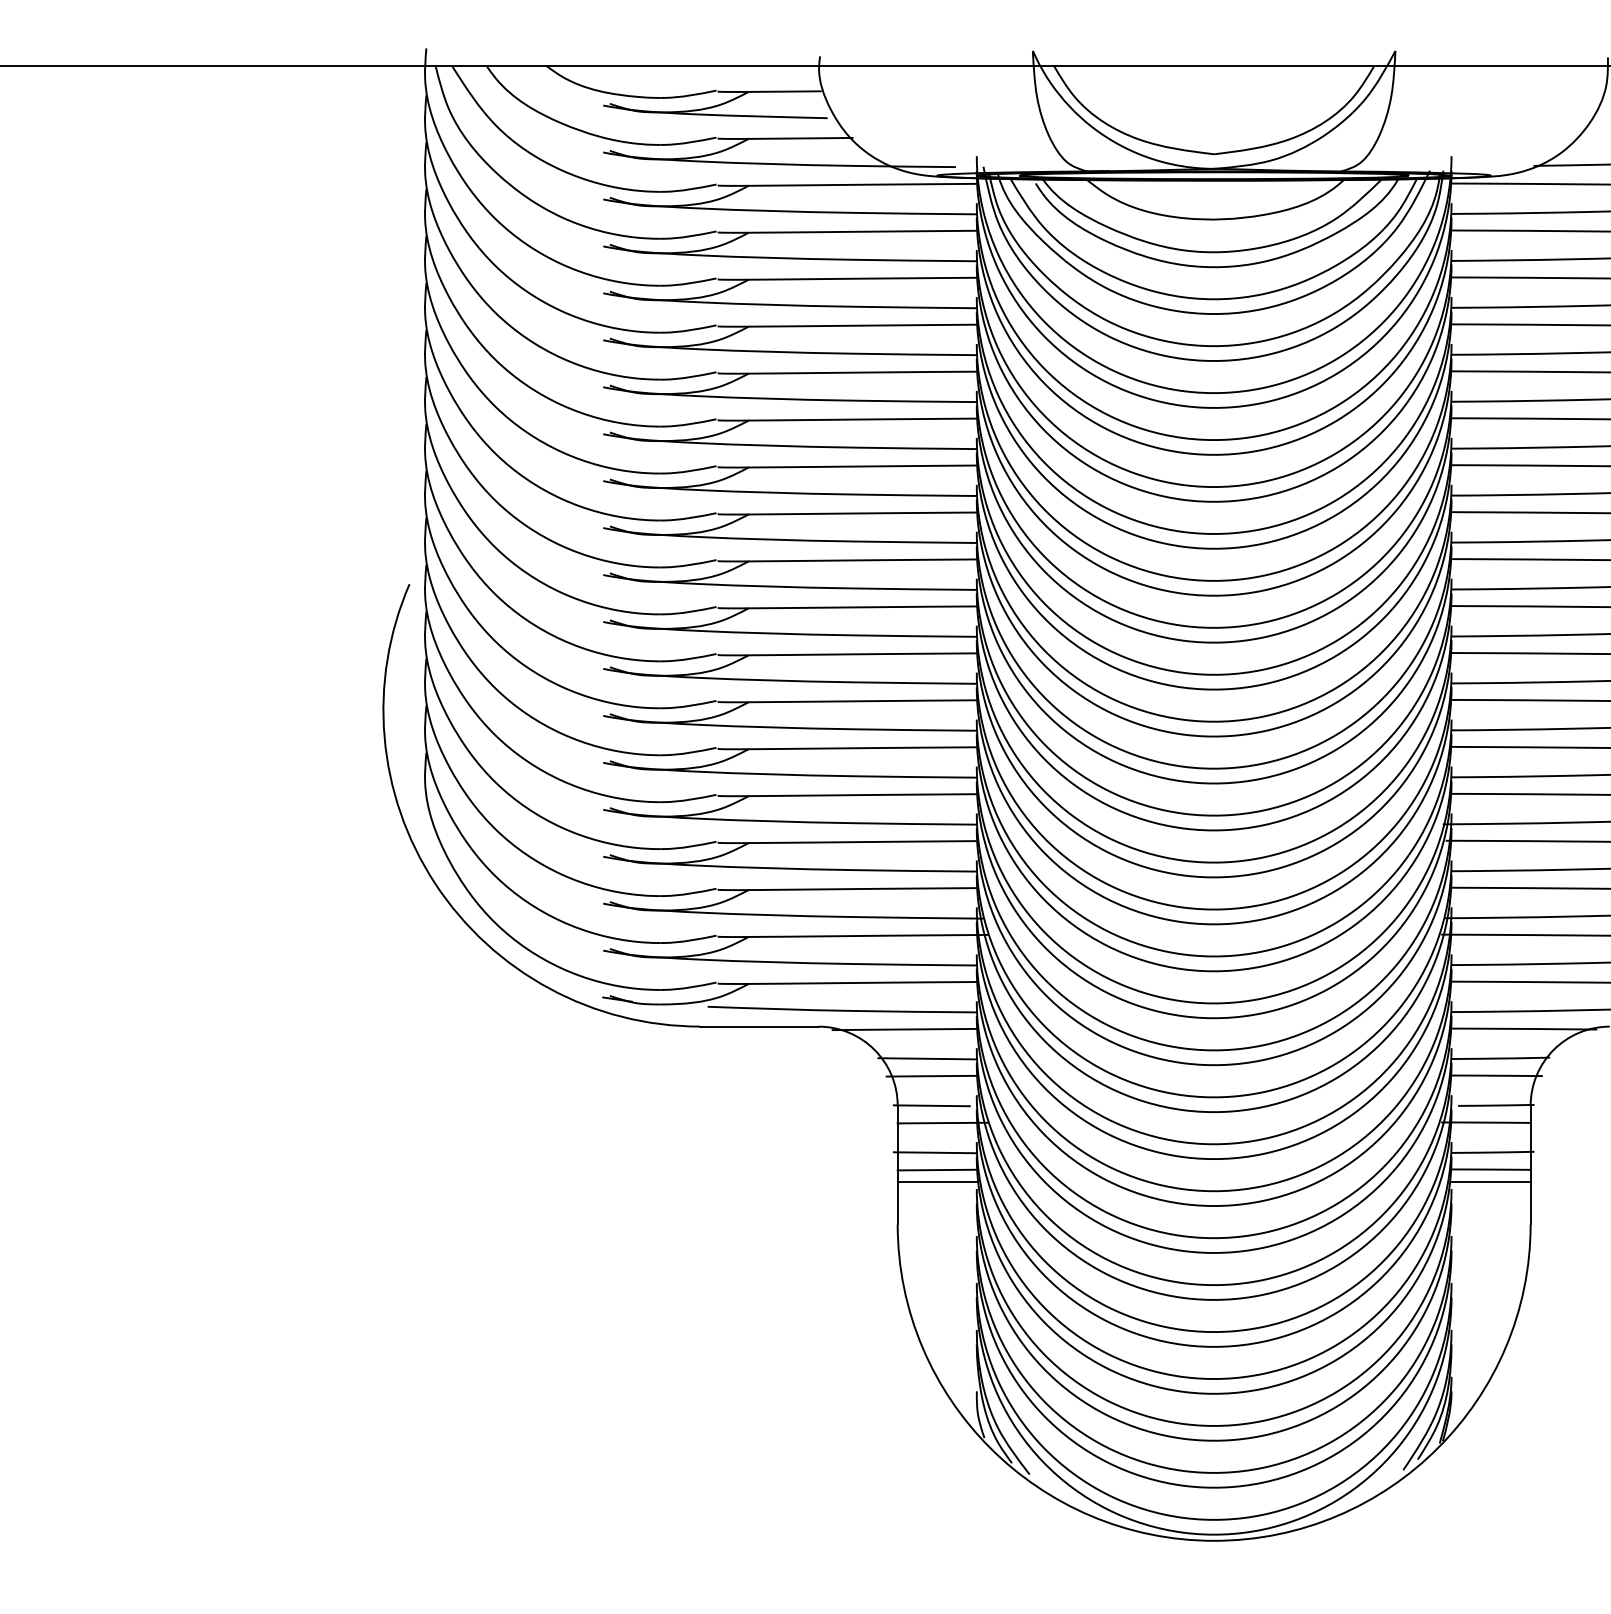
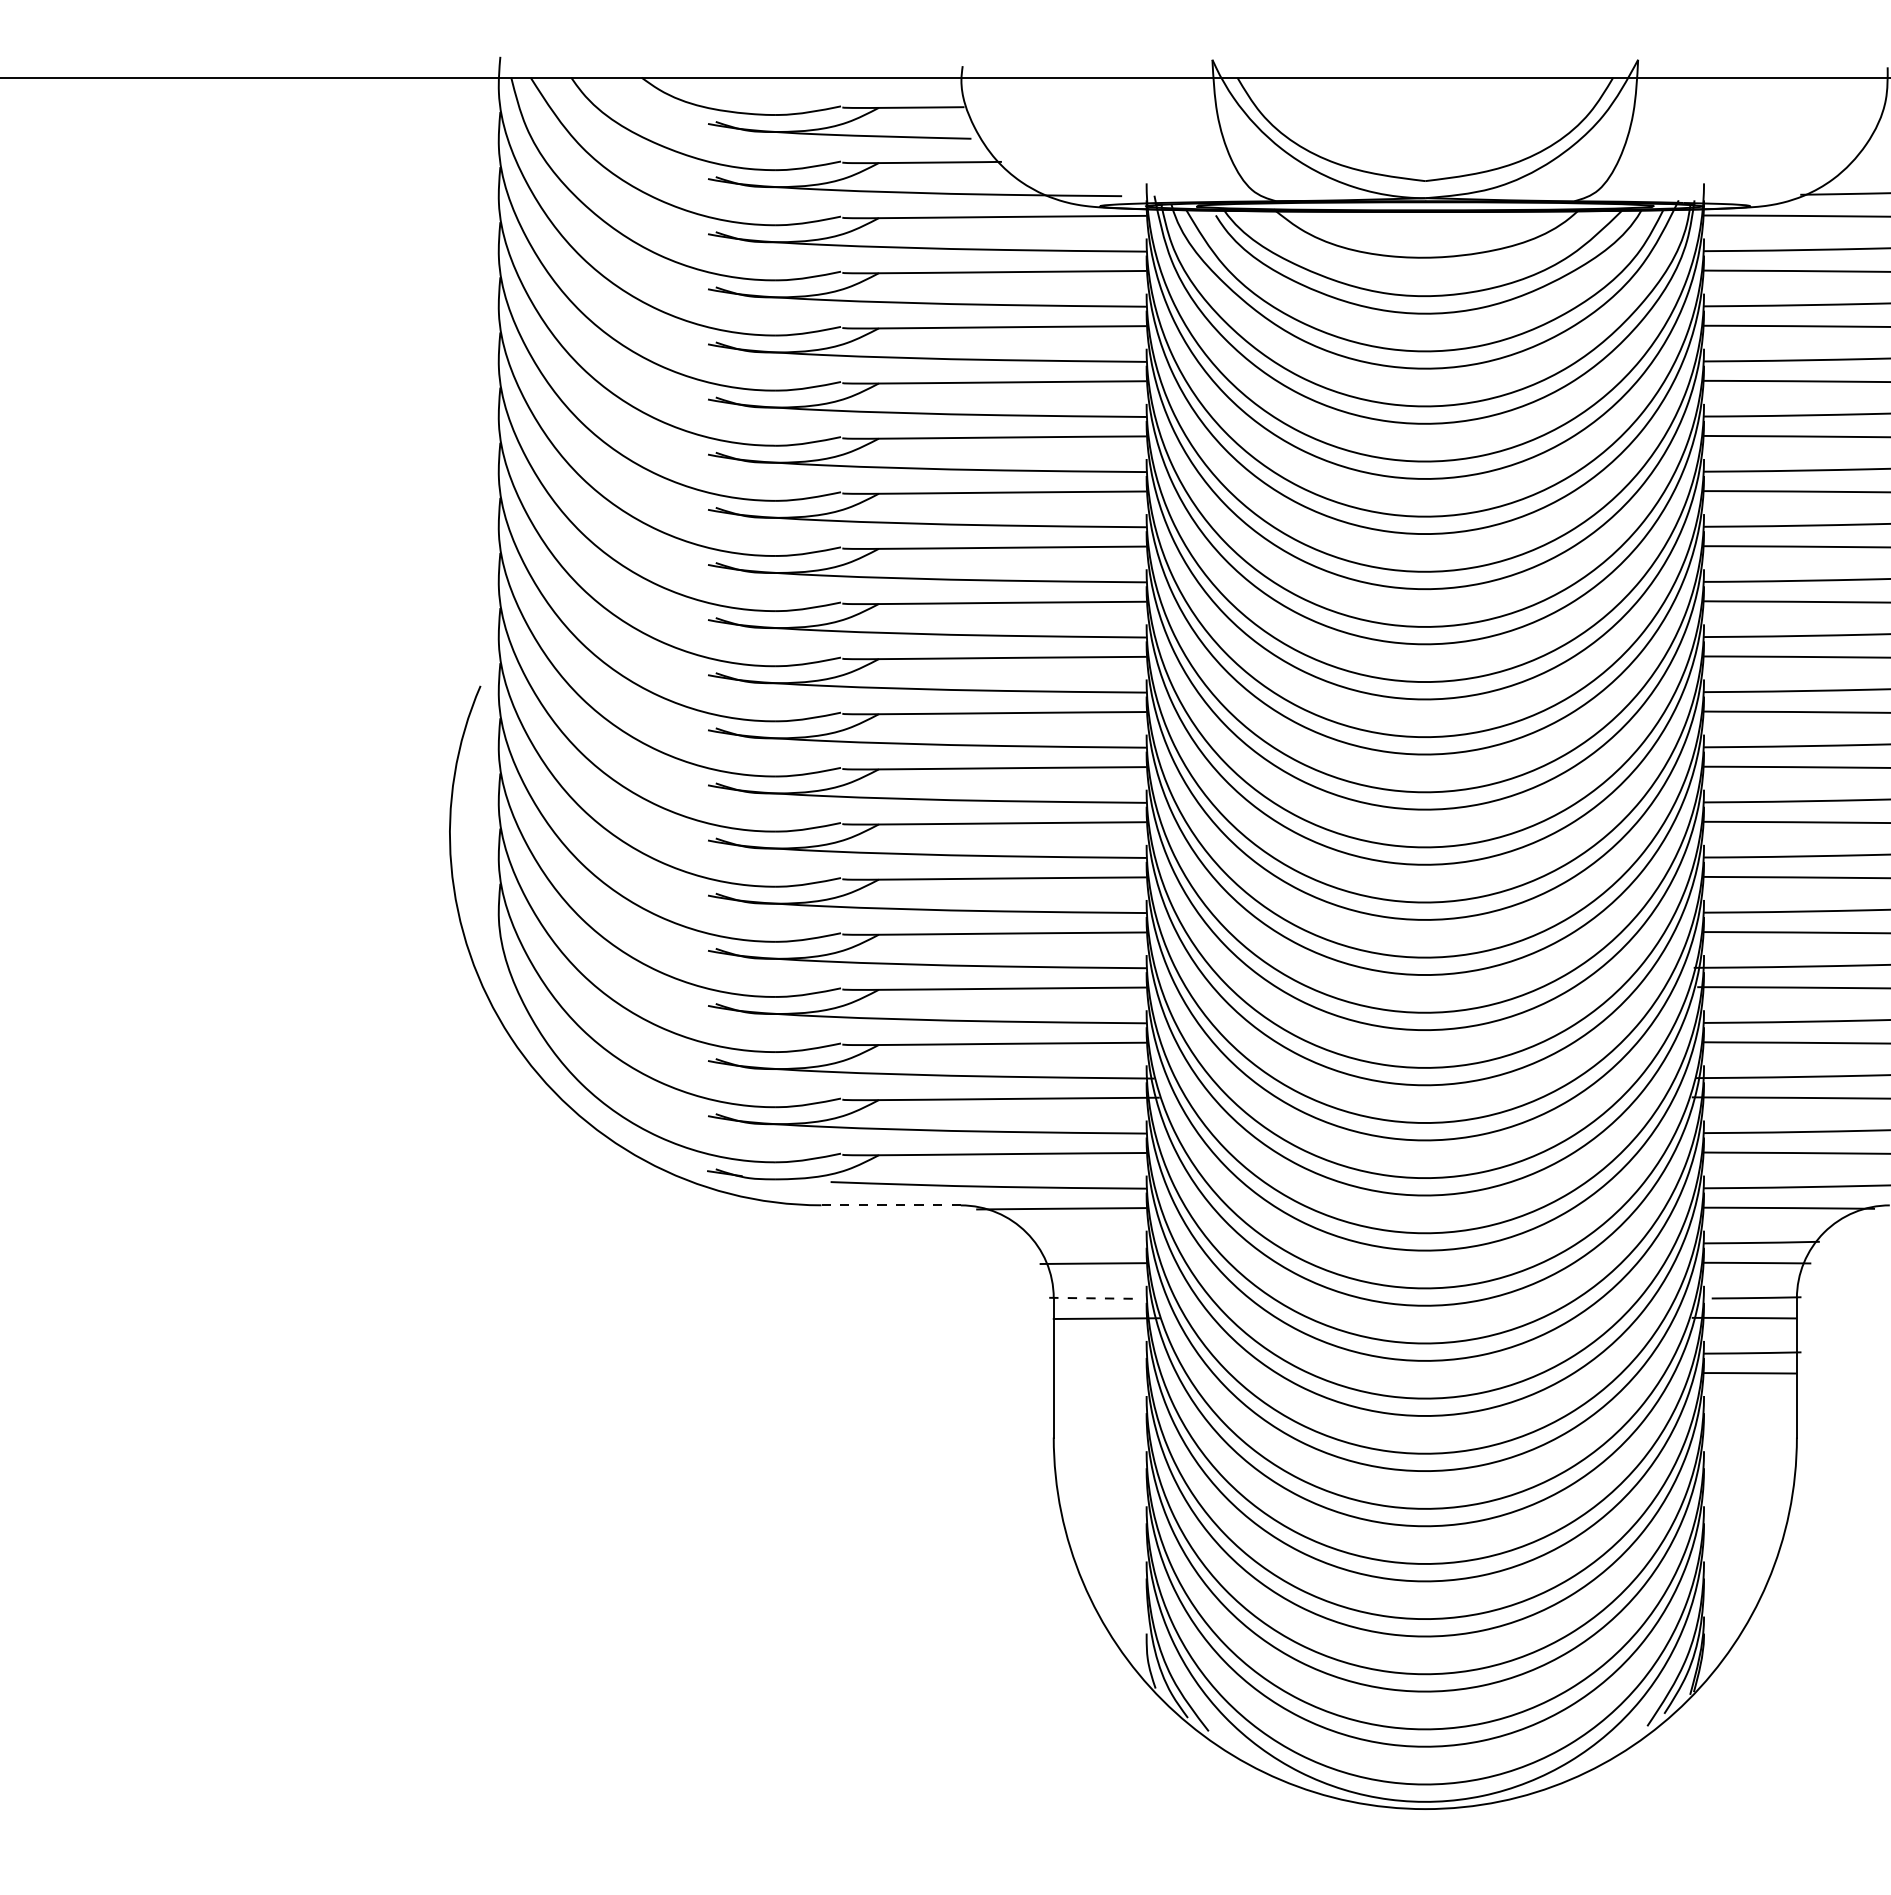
line: (759, 1026) -> (891, 1205), solid -> dashed
line: (927, 1058) -> (1088, 1242), removed
line: (931, 1105) -> (1093, 1298), solid -> dashed
line: (934, 1152) -> (1097, 1353), removed
line: (936, 1169) -> (1099, 1373), removed
line: (936, 1181) -> (1099, 1387), removed
line: (1491, 1181) -> (1750, 1387), removed

